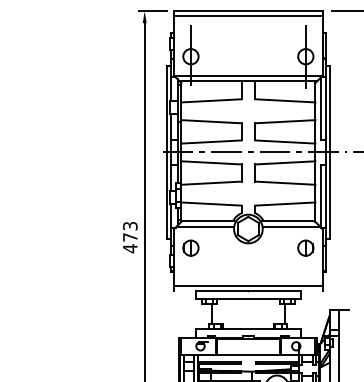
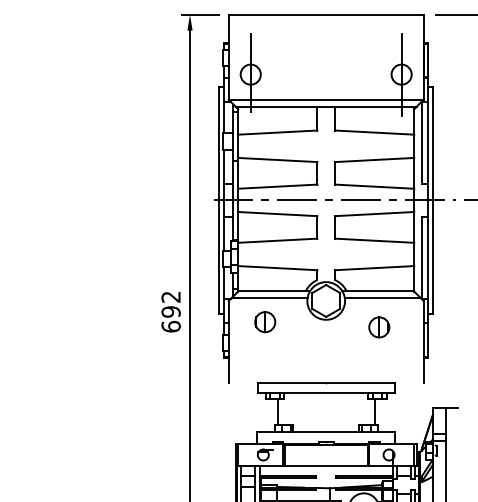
line: (248, 16) -> (326, 21), removed
text: (130, 237) -> (171, 312), 473 -> 692
part: (190, 247) -> (264, 321), moved
part: (305, 247) -> (378, 326), moved
line: (248, 286) -> (326, 376), removed

